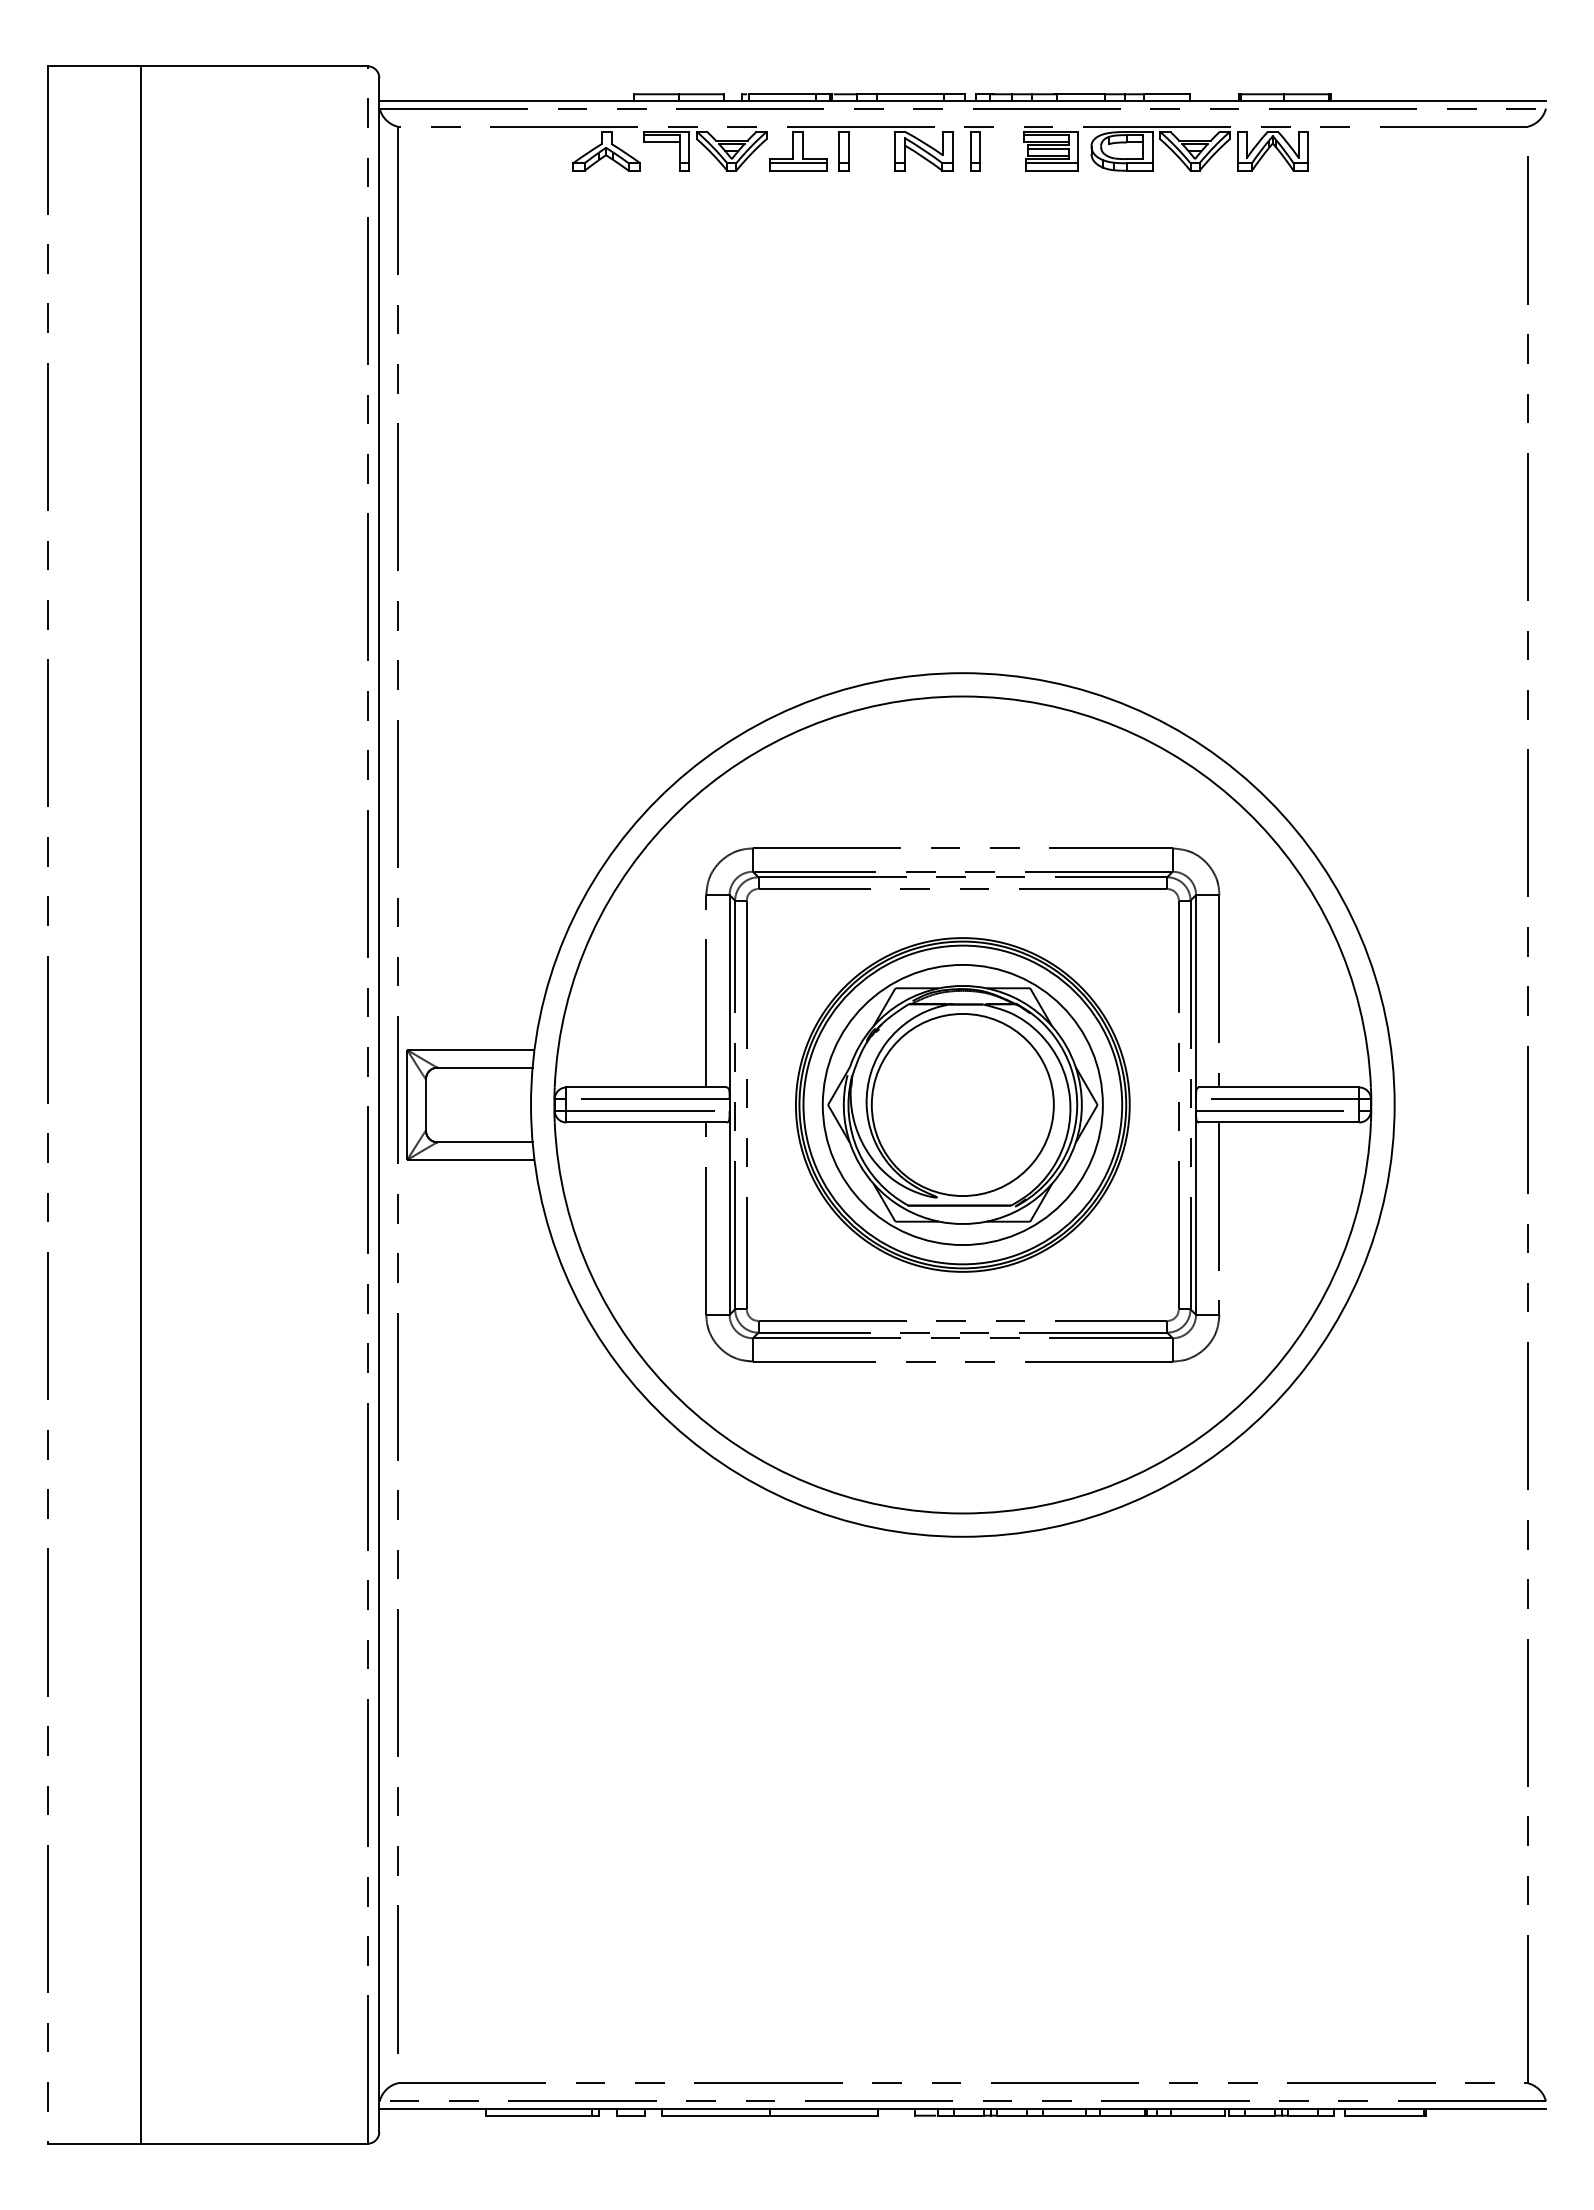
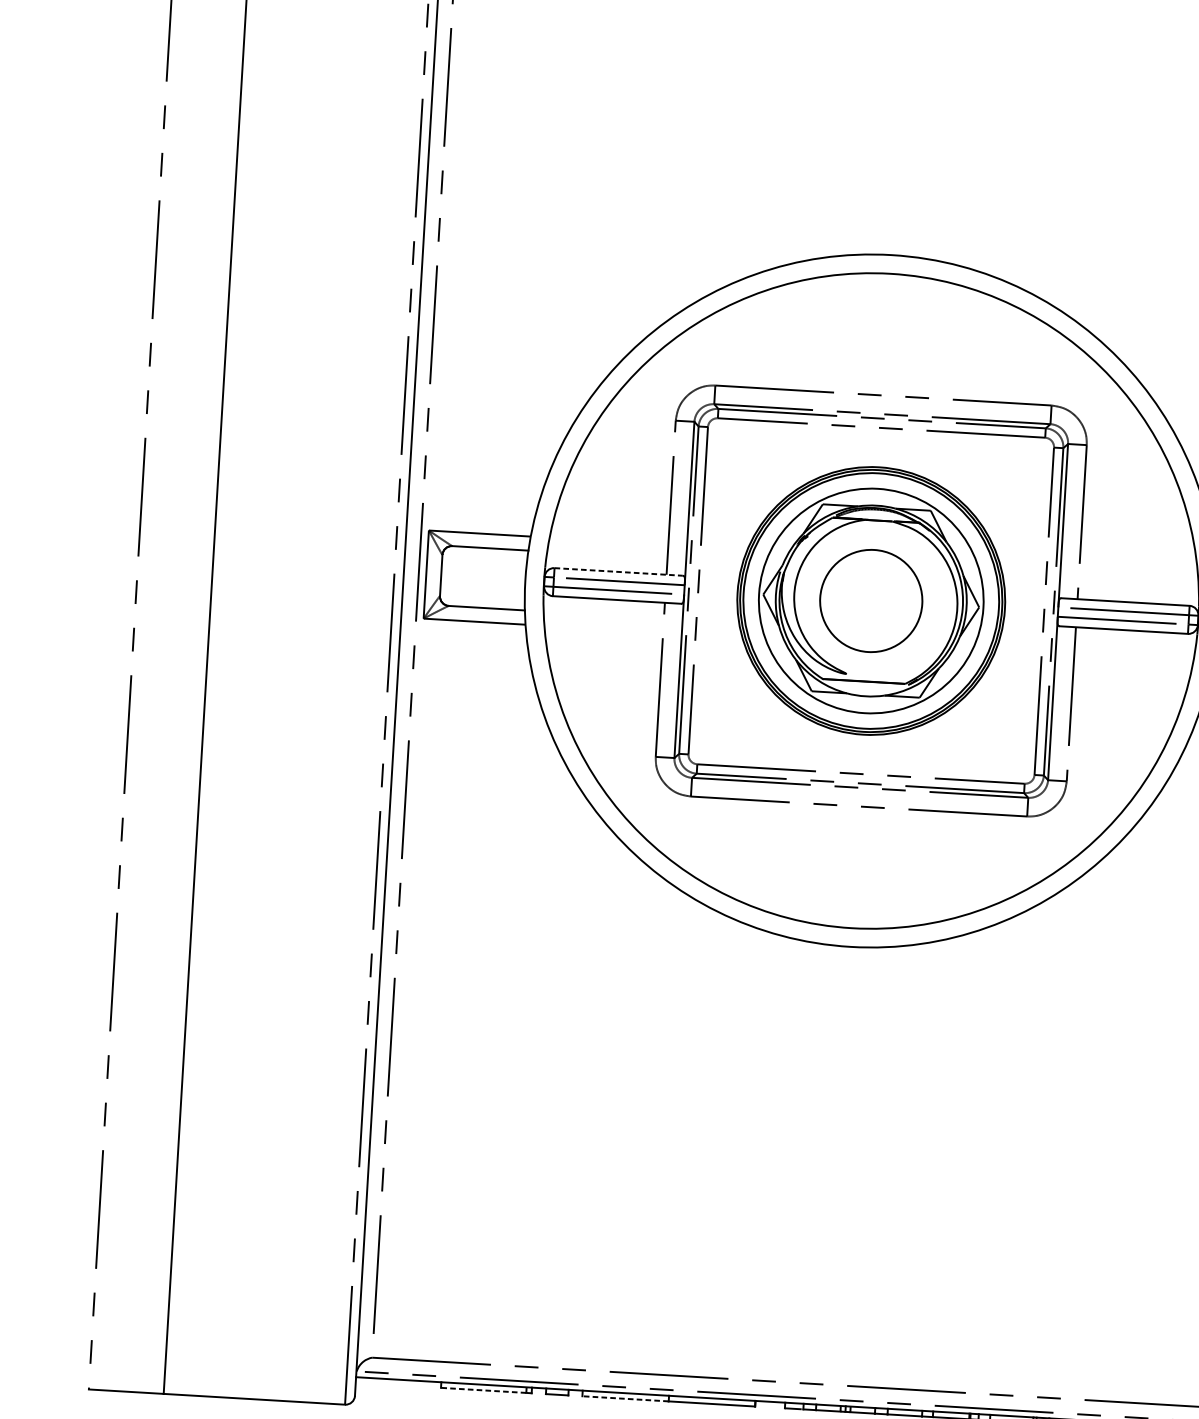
line: (646, 1087) -> (618, 571), solid -> dashed
circle: (962, 1104) -> (871, 600), size x0.7
line: (538, 2115) -> (483, 1390), solid -> dashed
line: (716, 2115) -> (625, 1398), solid -> dashed

